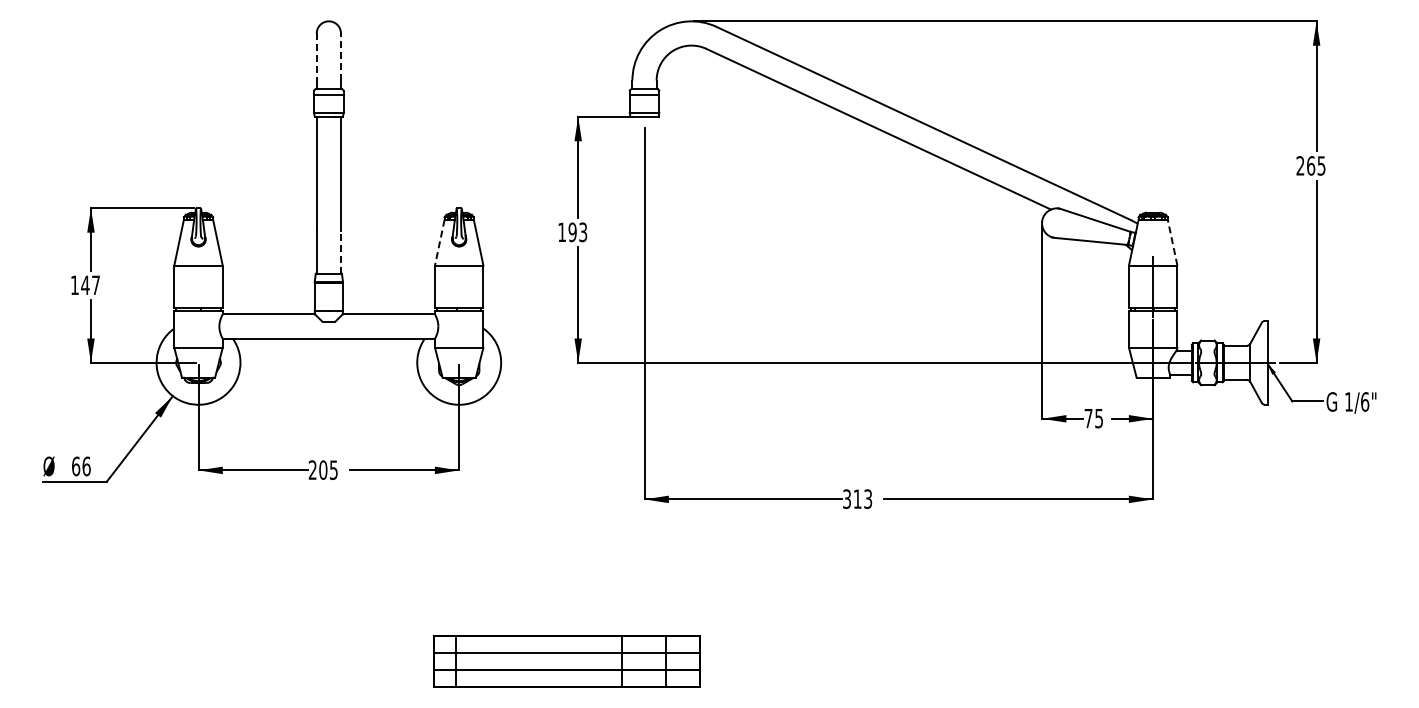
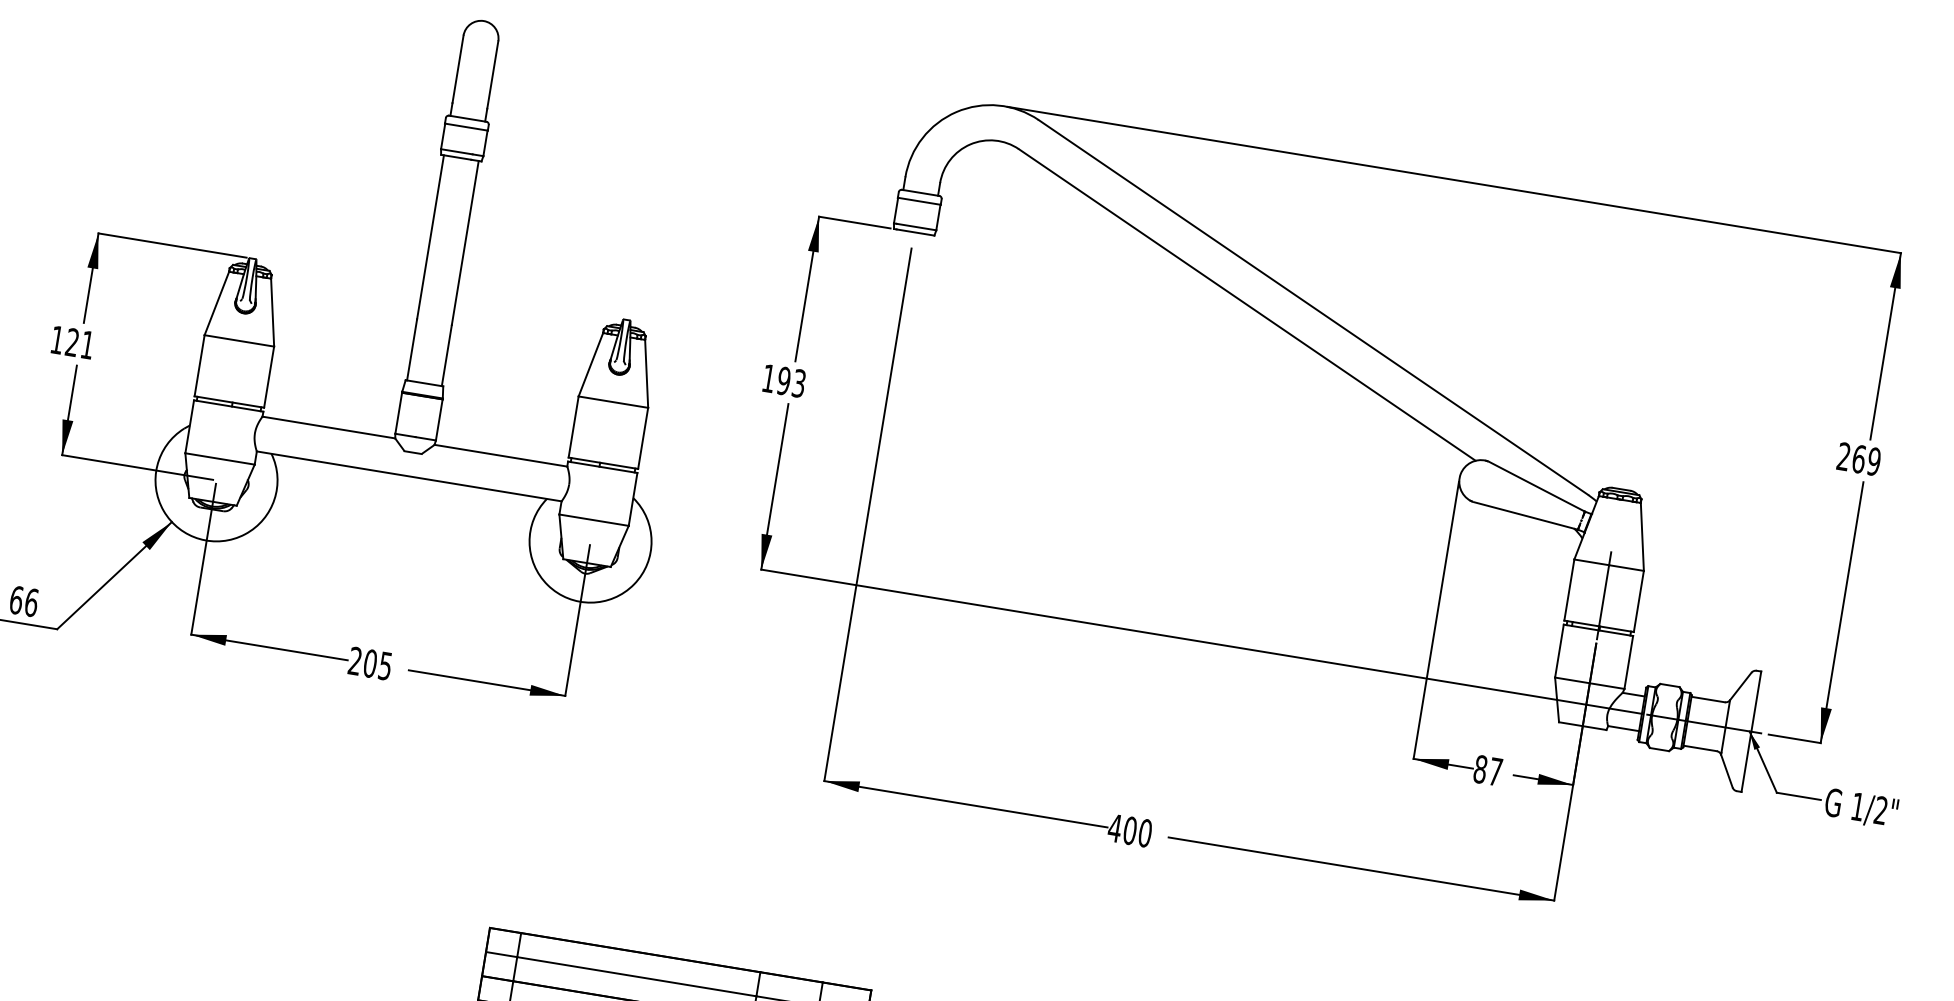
line: (316, 57) -> (457, 69), dashed -> solid
line: (340, 57) -> (491, 75), dashed -> solid
text: (1321, 165) -> (1874, 461), 265 -> 269
line: (1172, 242) -> (1642, 536), dashed -> solid
line: (439, 243) -> (590, 365), dashed -> solid
line: (340, 252) -> (446, 355), dashed -> solid
text: (90, 284) -> (79, 342), 147 -> 121
text: (1365, 401) -> (1881, 810), 1/6" -> 1/2"
text: (1093, 418) -> (1487, 770), 75 -> 87
text: (857, 498) -> (1130, 829), 313 -> 400

